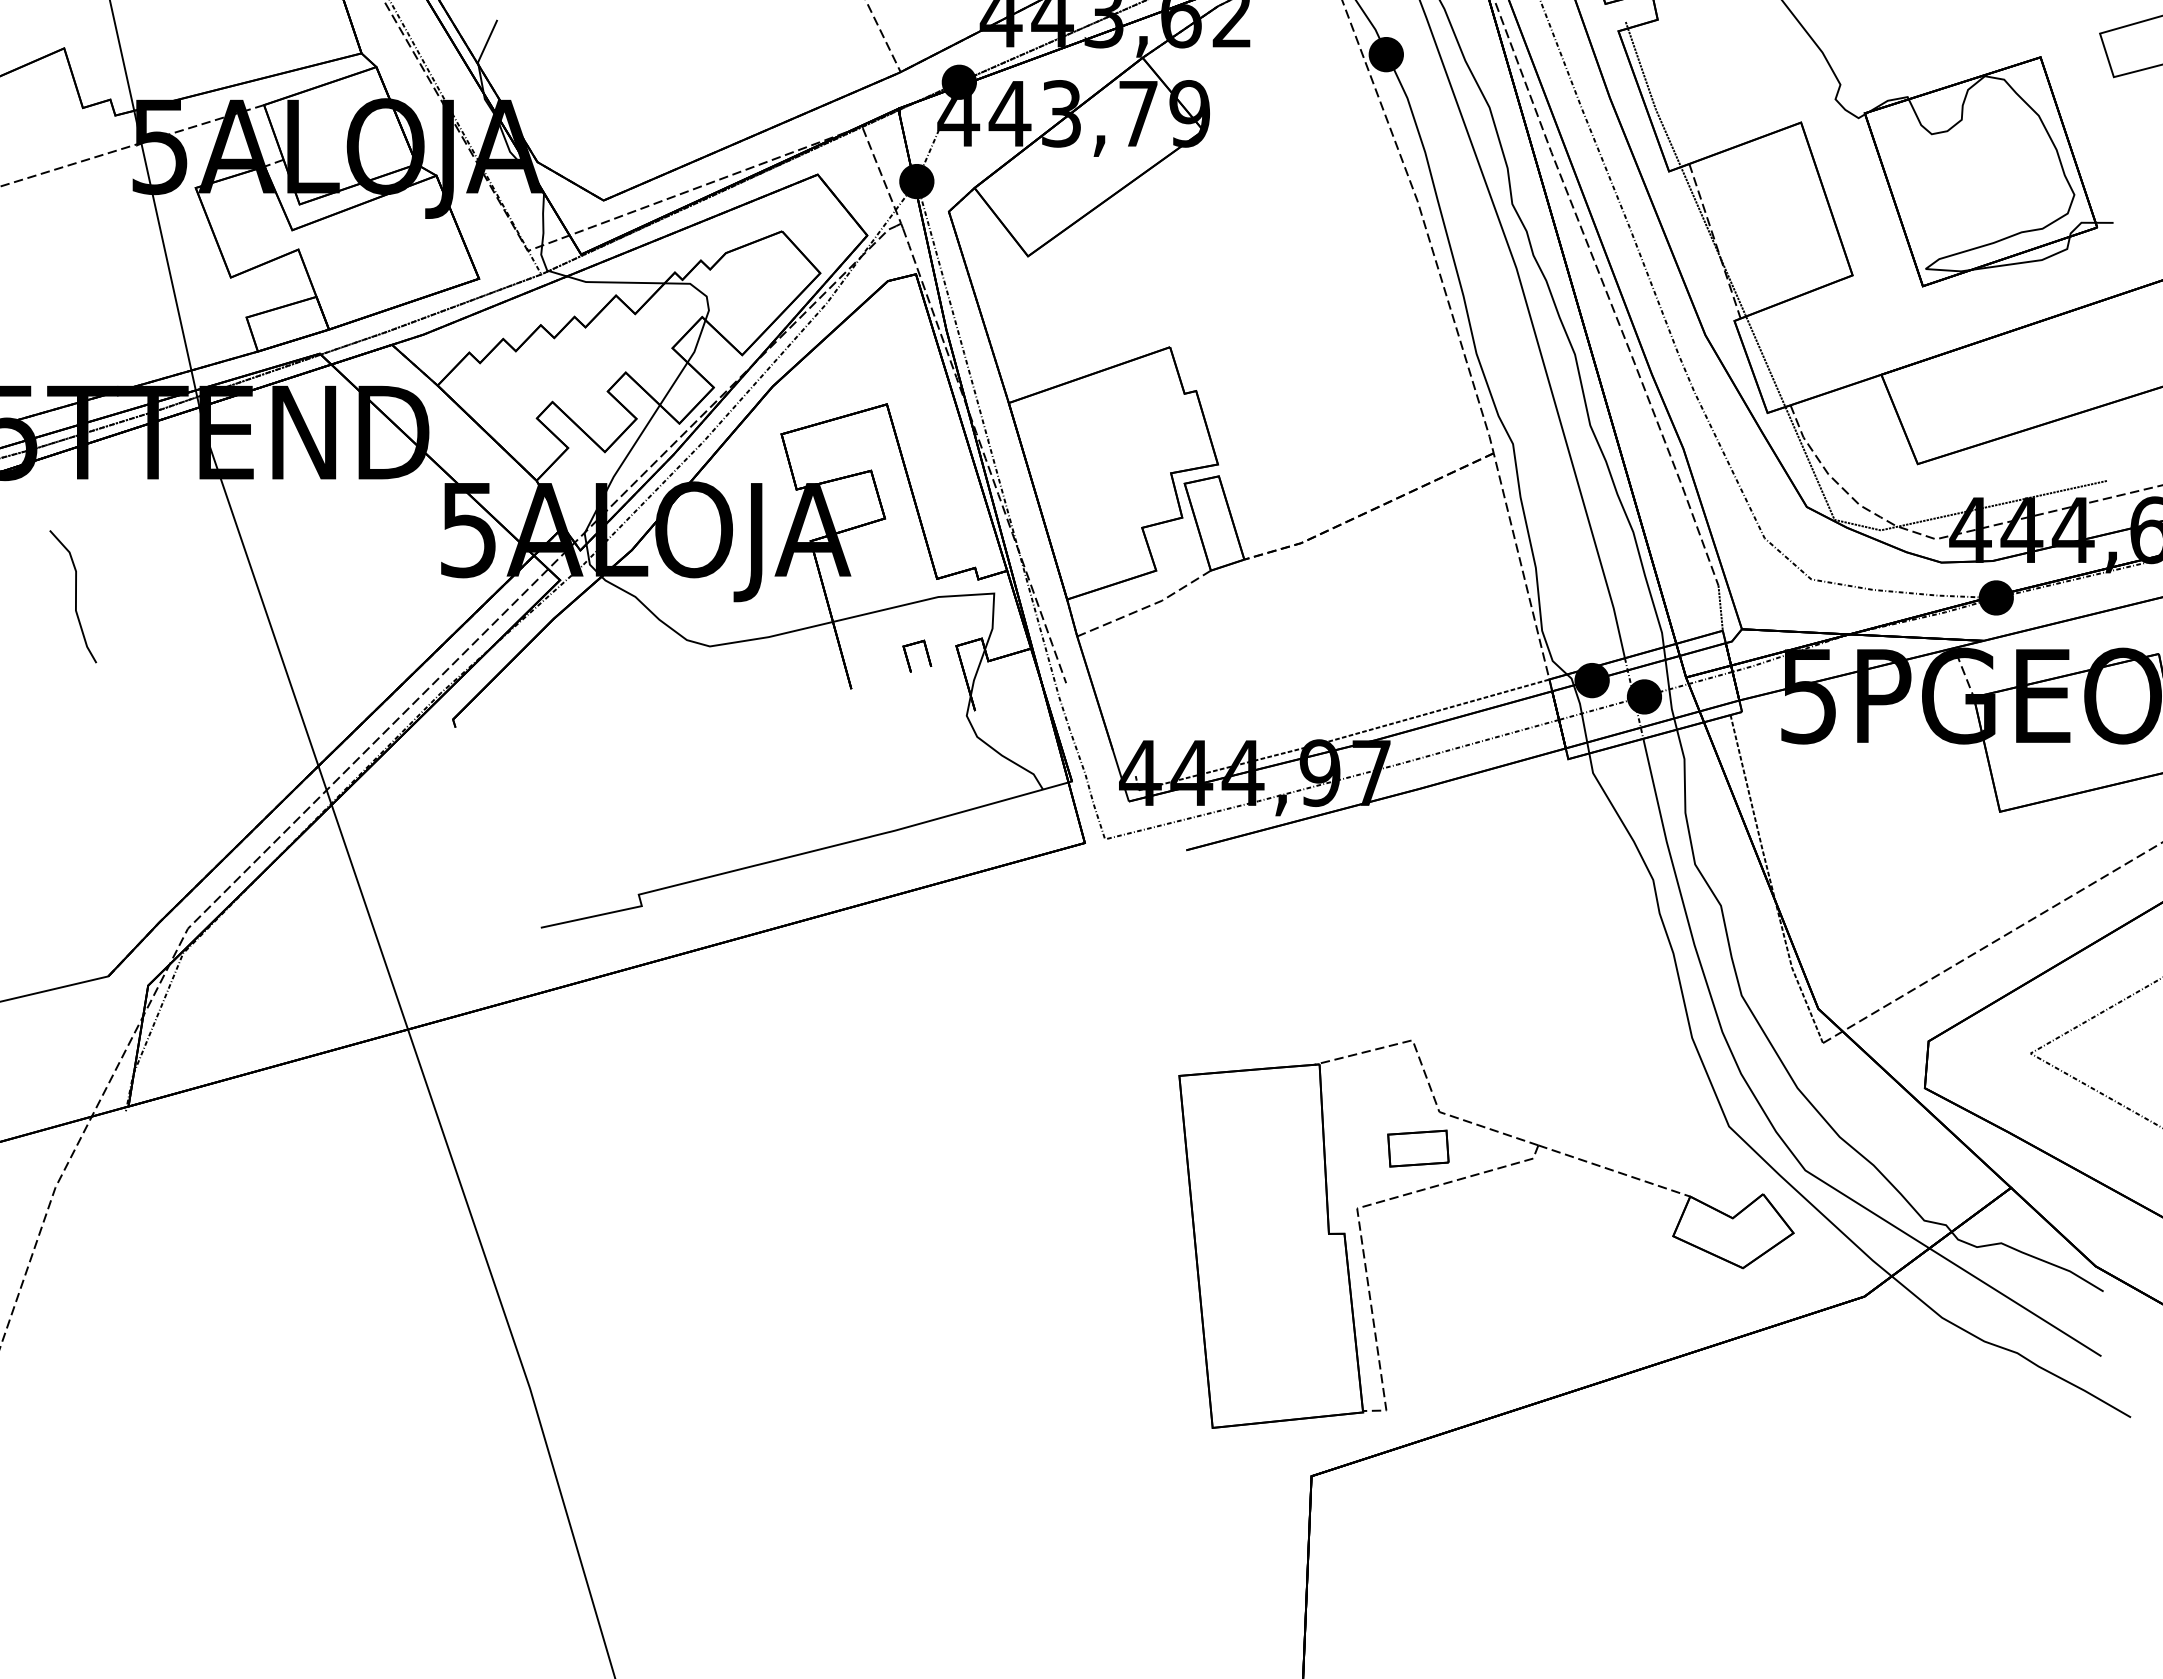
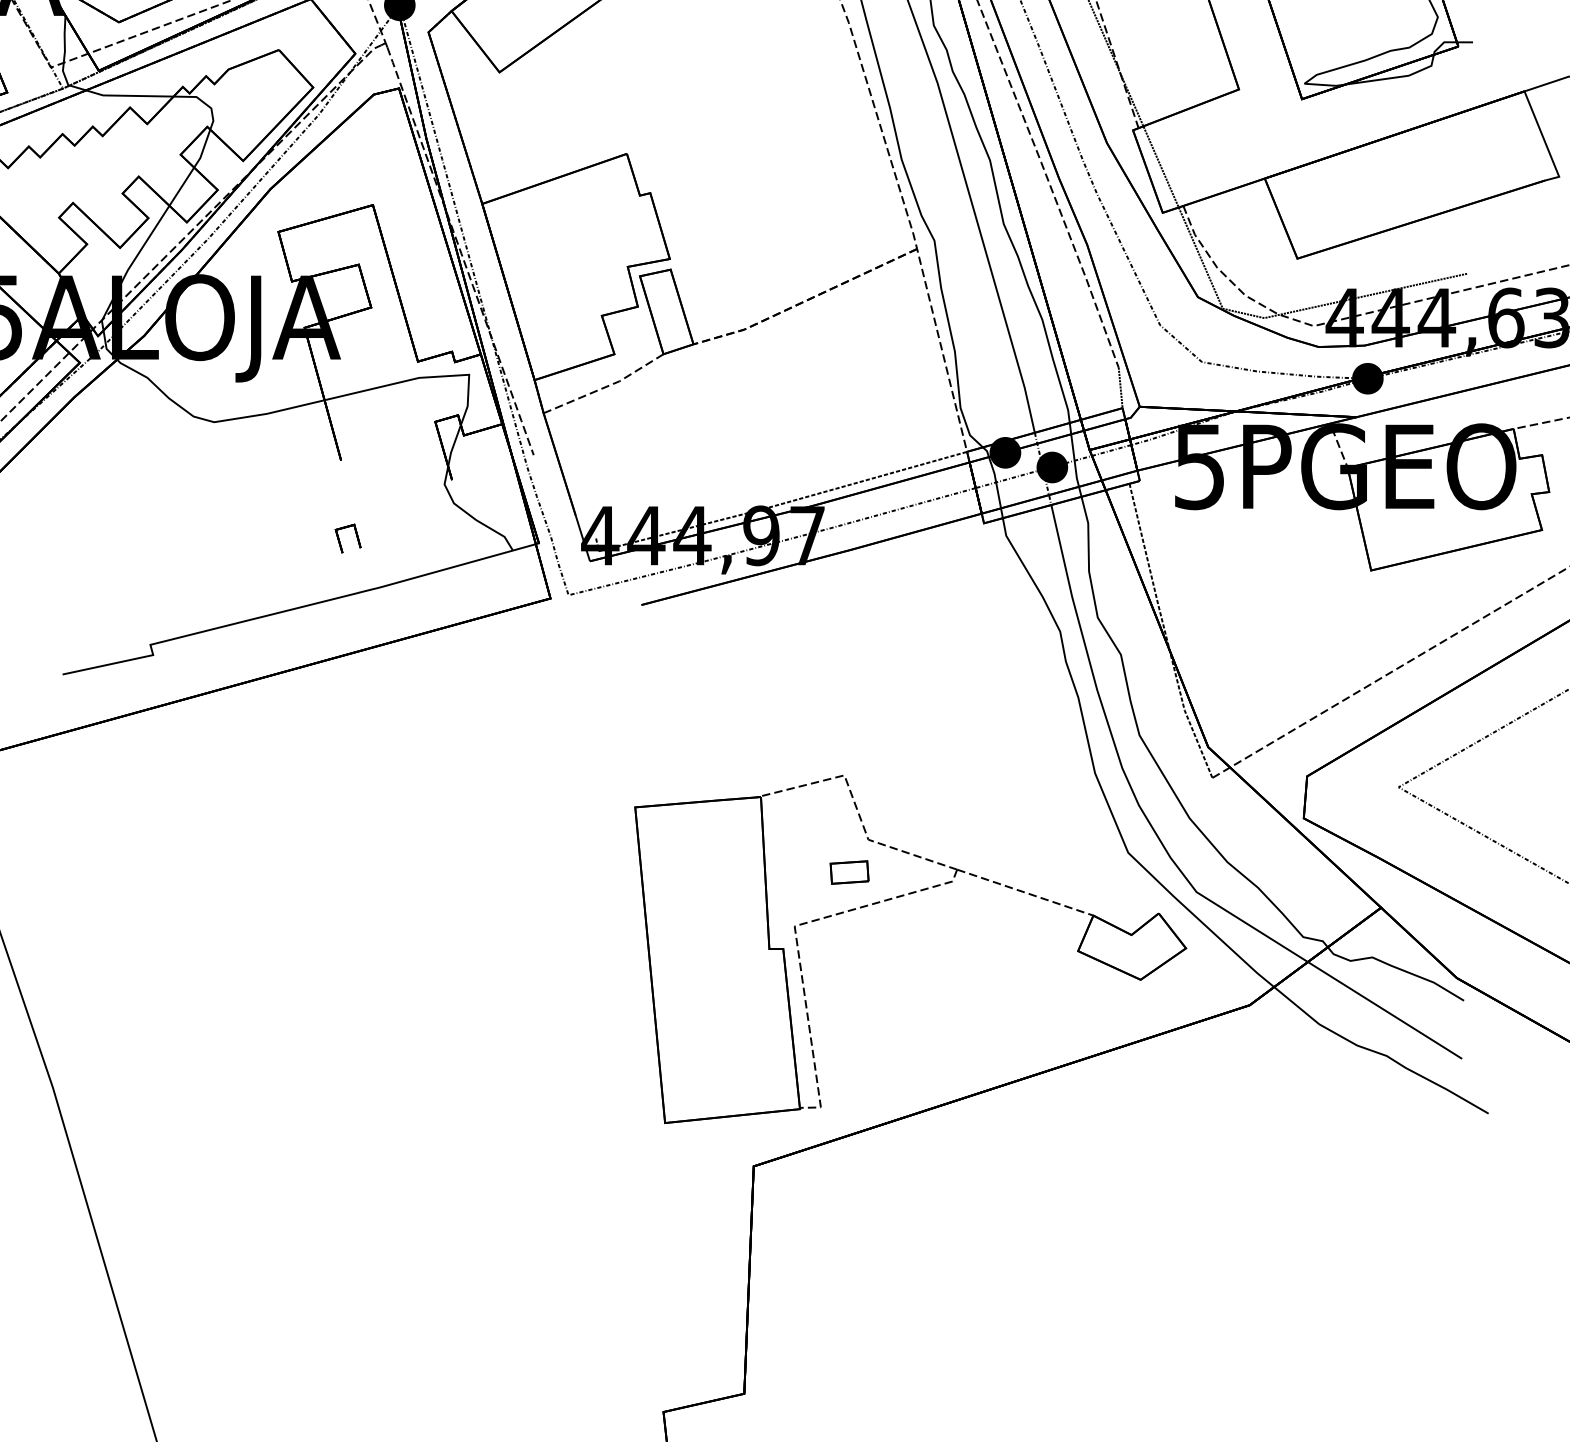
part: (926, 654) -> (356, 537), moved
part: (1418, 1148) -> (849, 872), size x0.7

